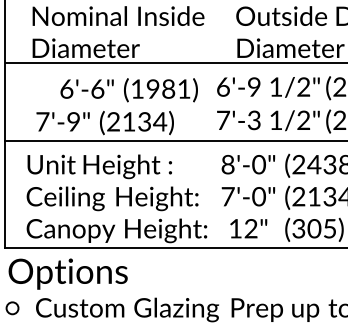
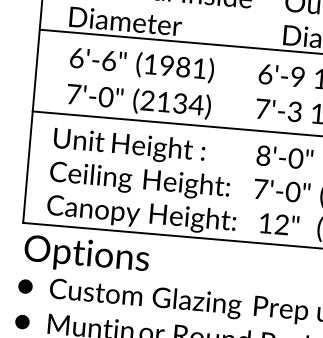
text: (128, 90) -> (141, 65), moved
text: (73, 122) -> (105, 97), 7'-9" -> 7'-0"
fill: (12, 308) -> (25, 286), added

